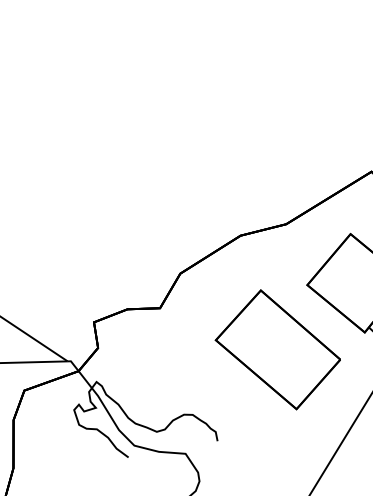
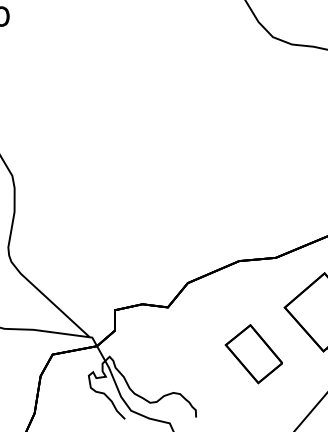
part: (277, 349) -> (253, 353), size x0.6

